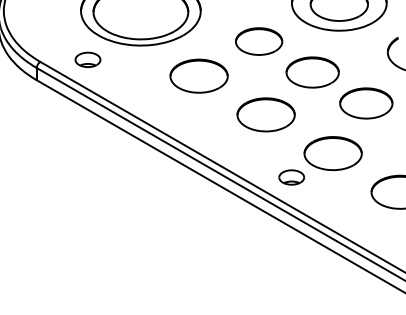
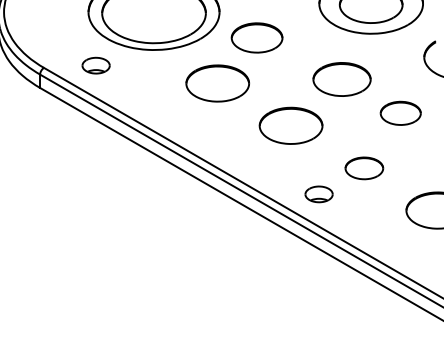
part: (259, 41) -> (257, 37), moved
part: (366, 103) -> (400, 113), size x0.7
part: (332, 153) -> (363, 168), size x0.6

